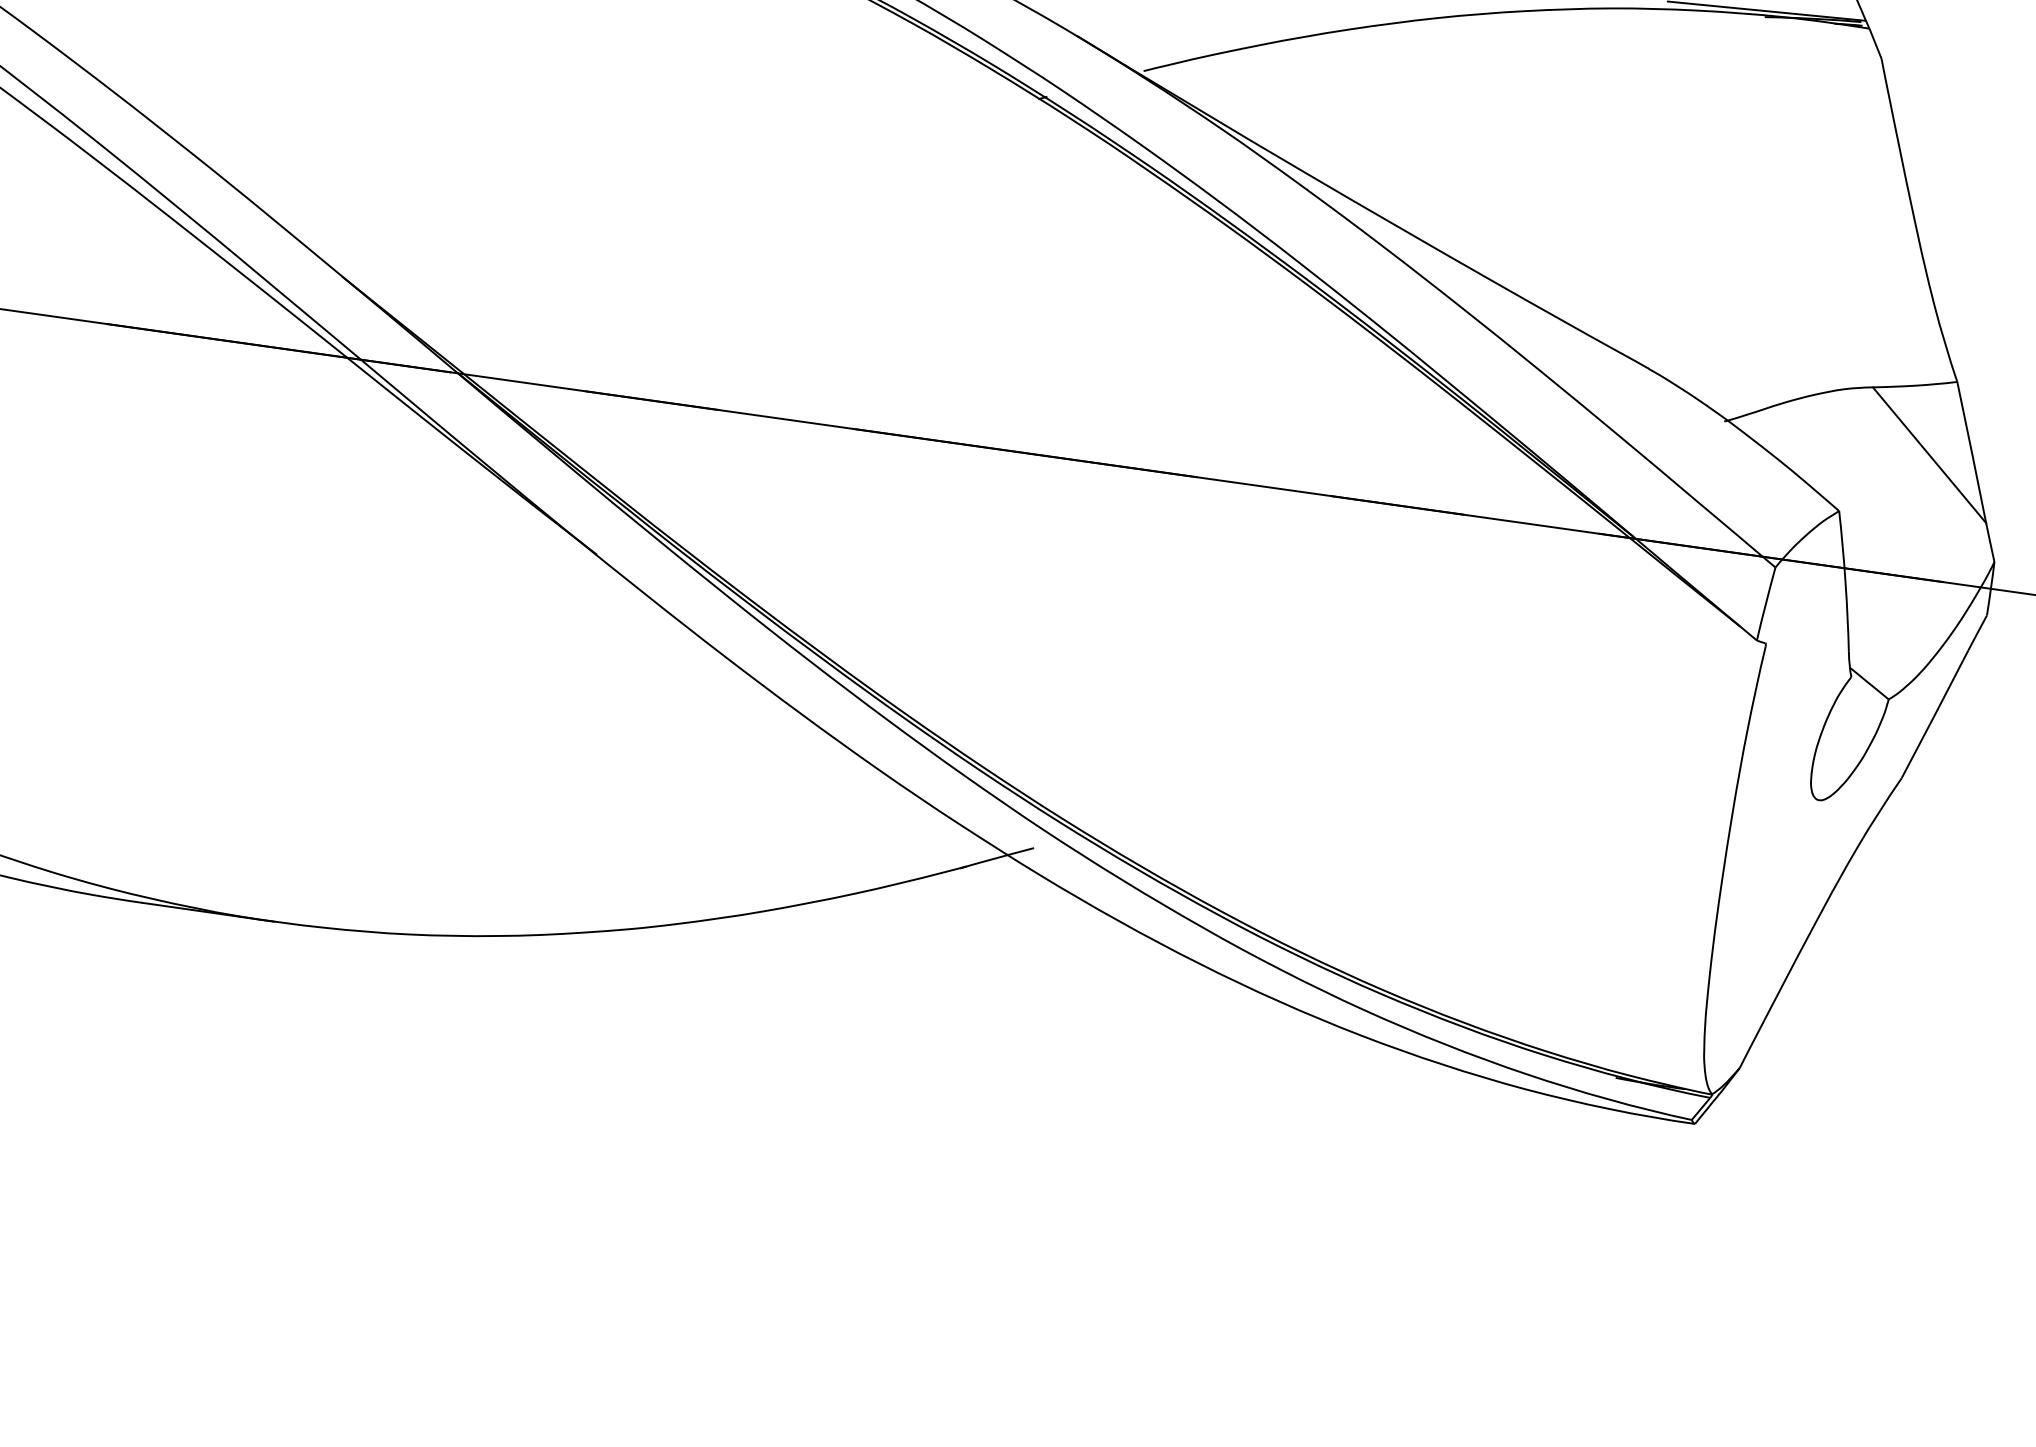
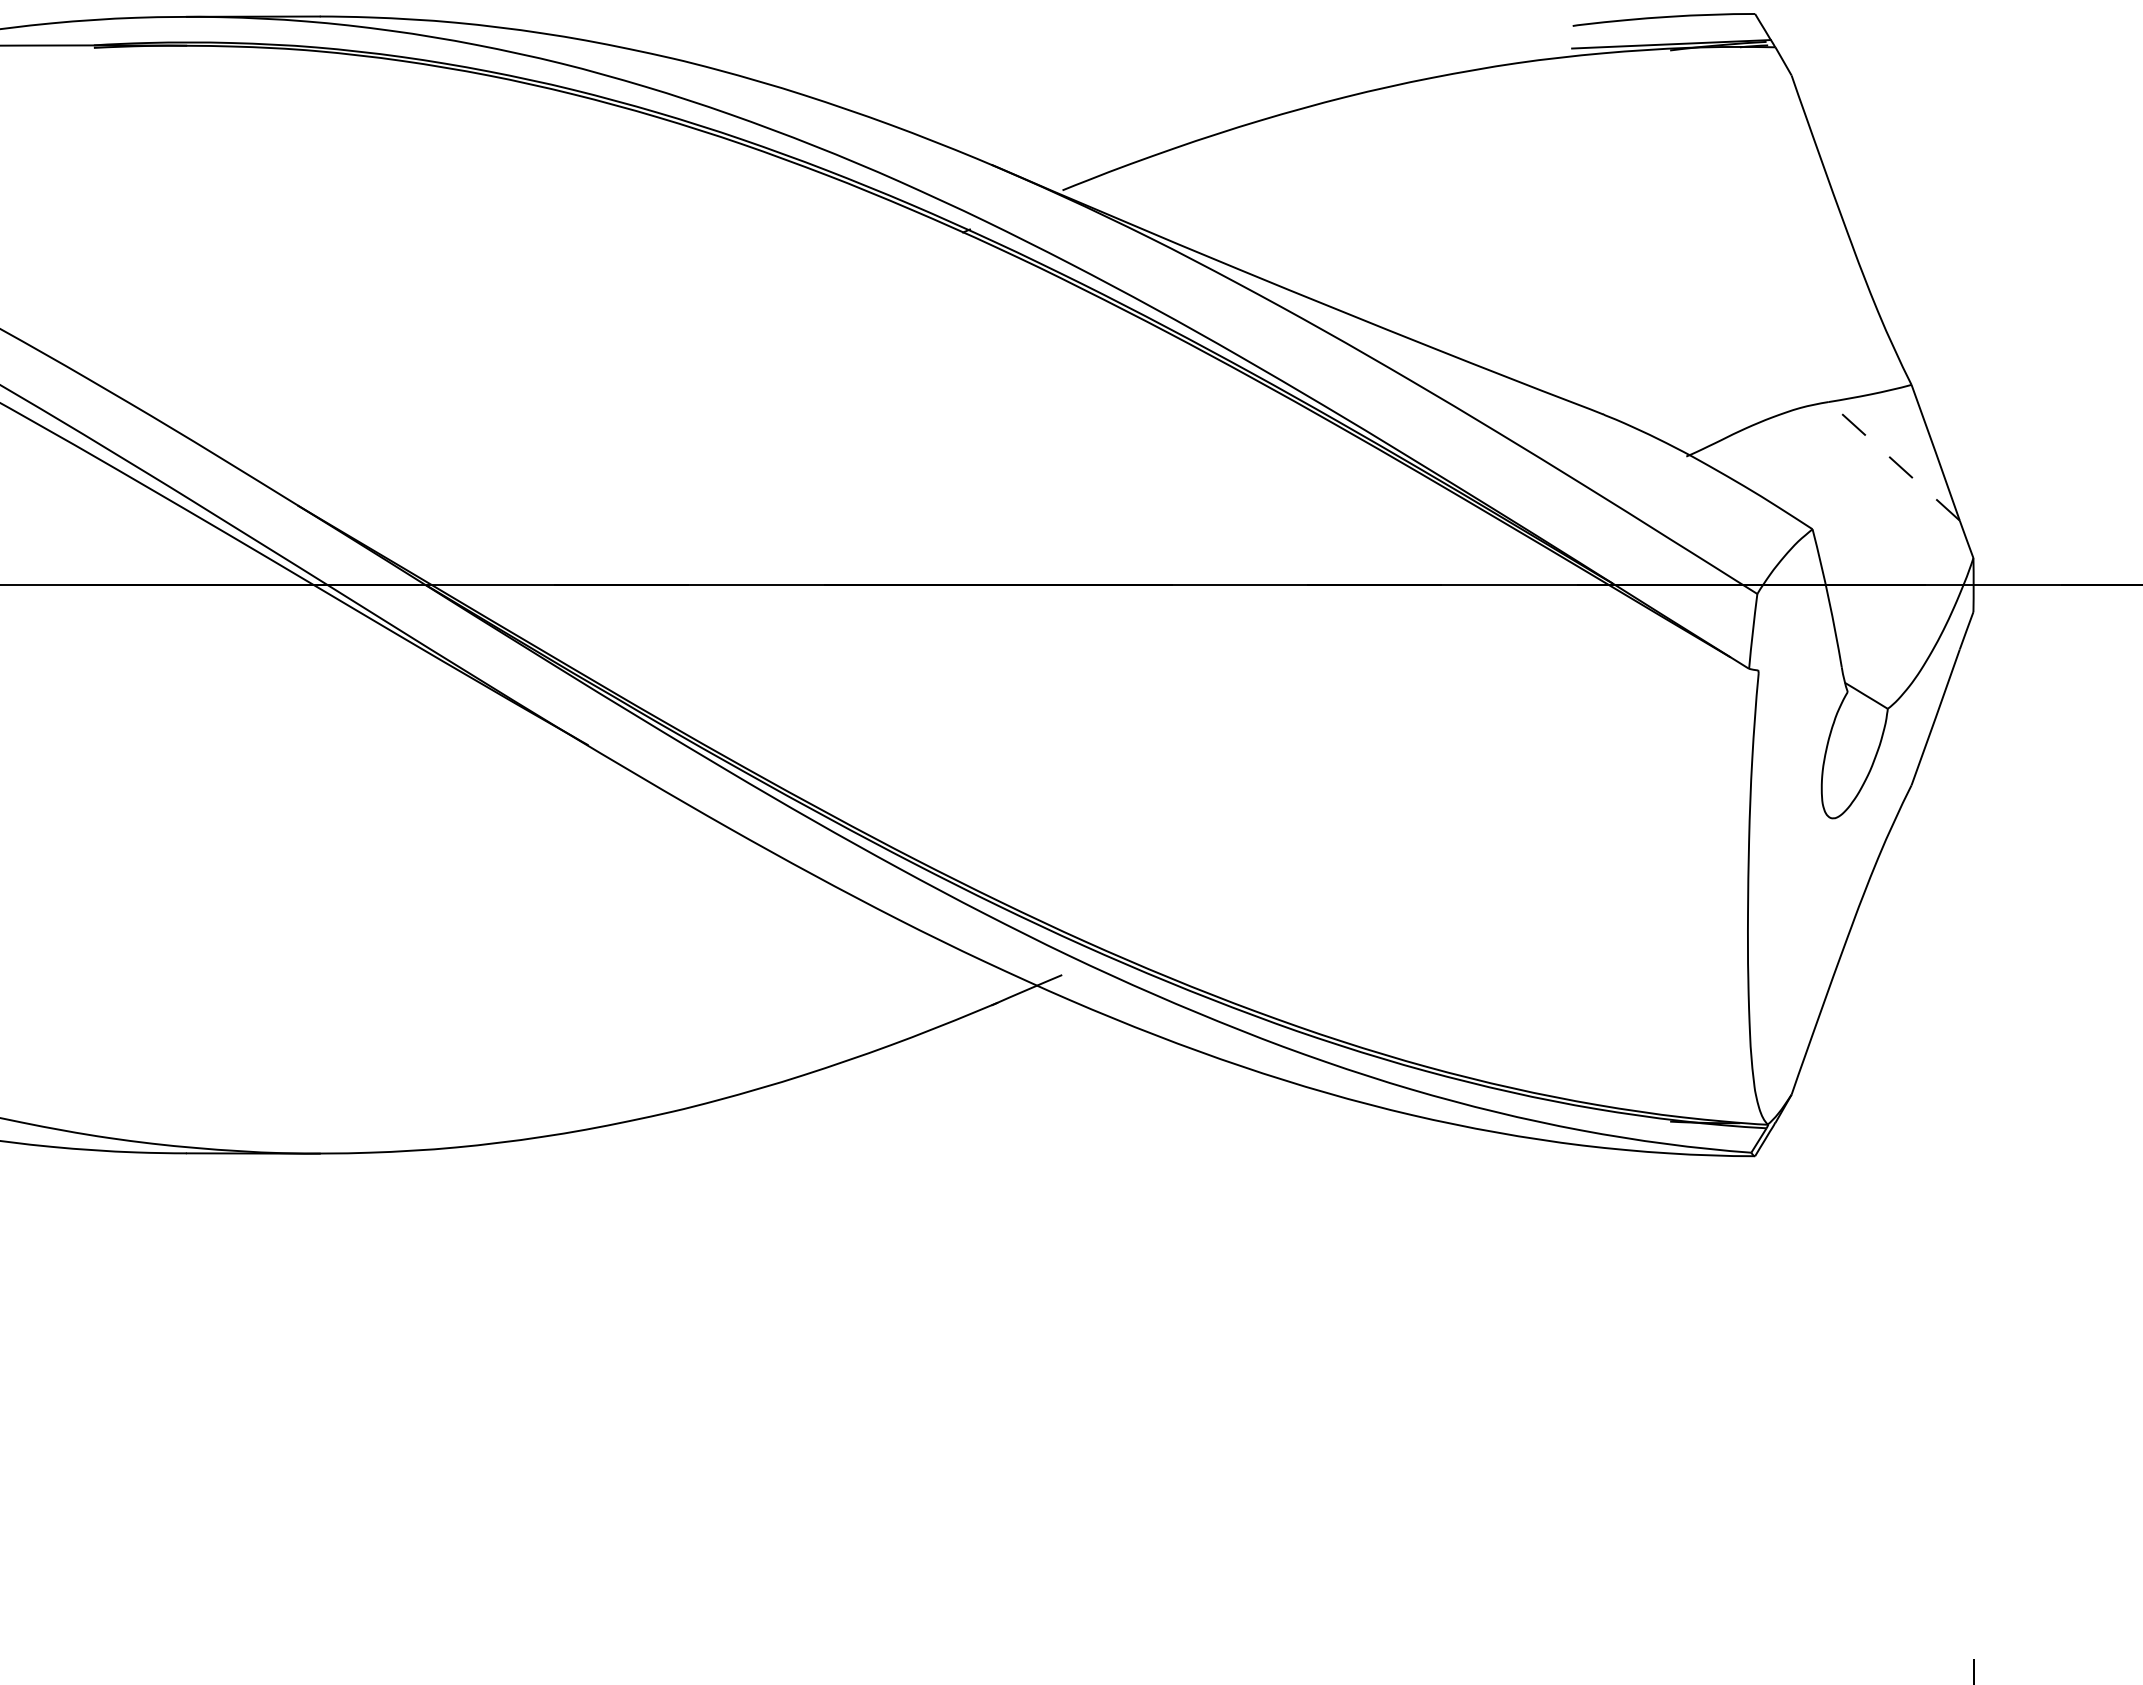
line: (1928, 455) -> (1893, 461), solid -> dashed

